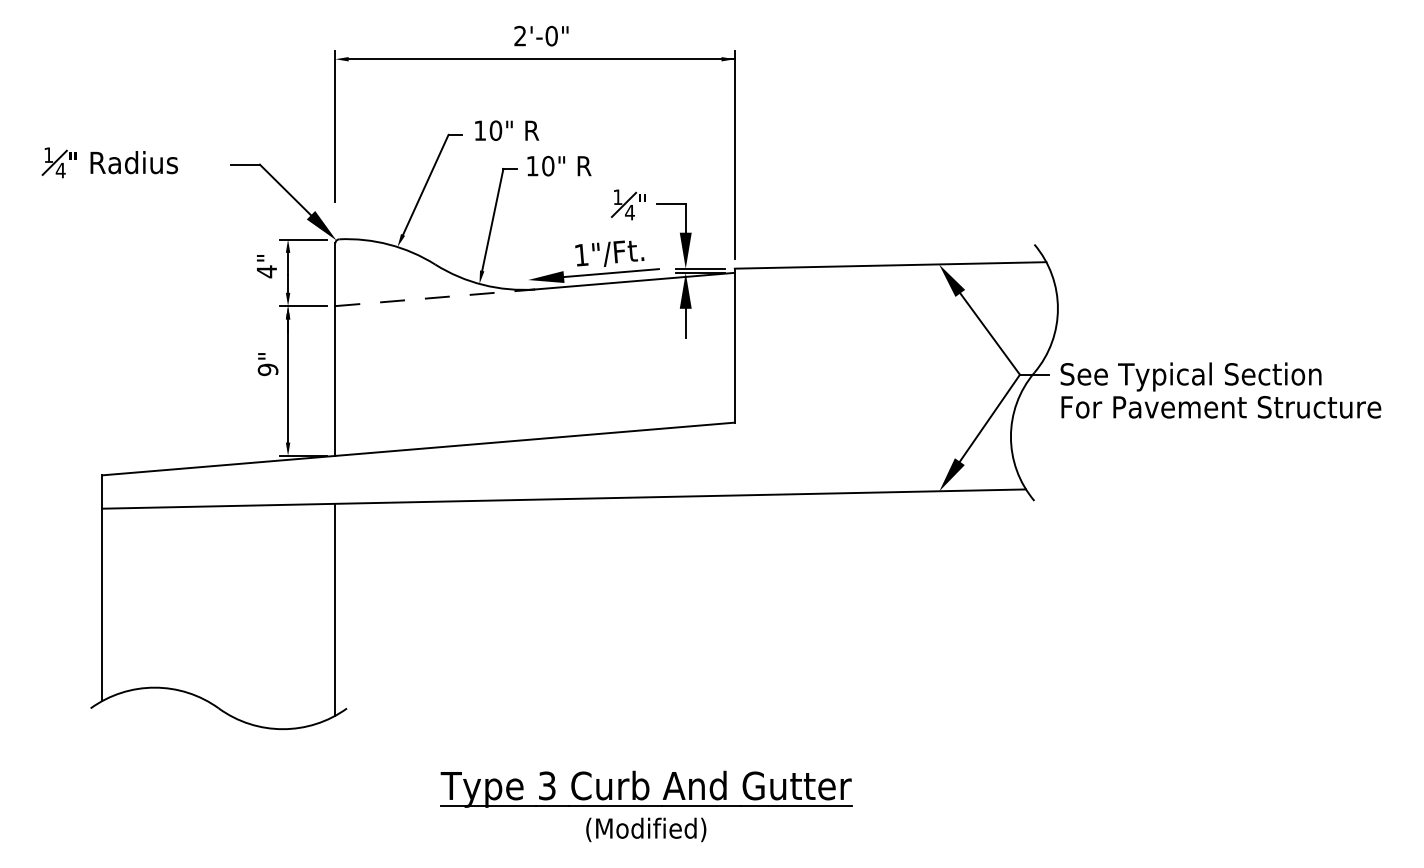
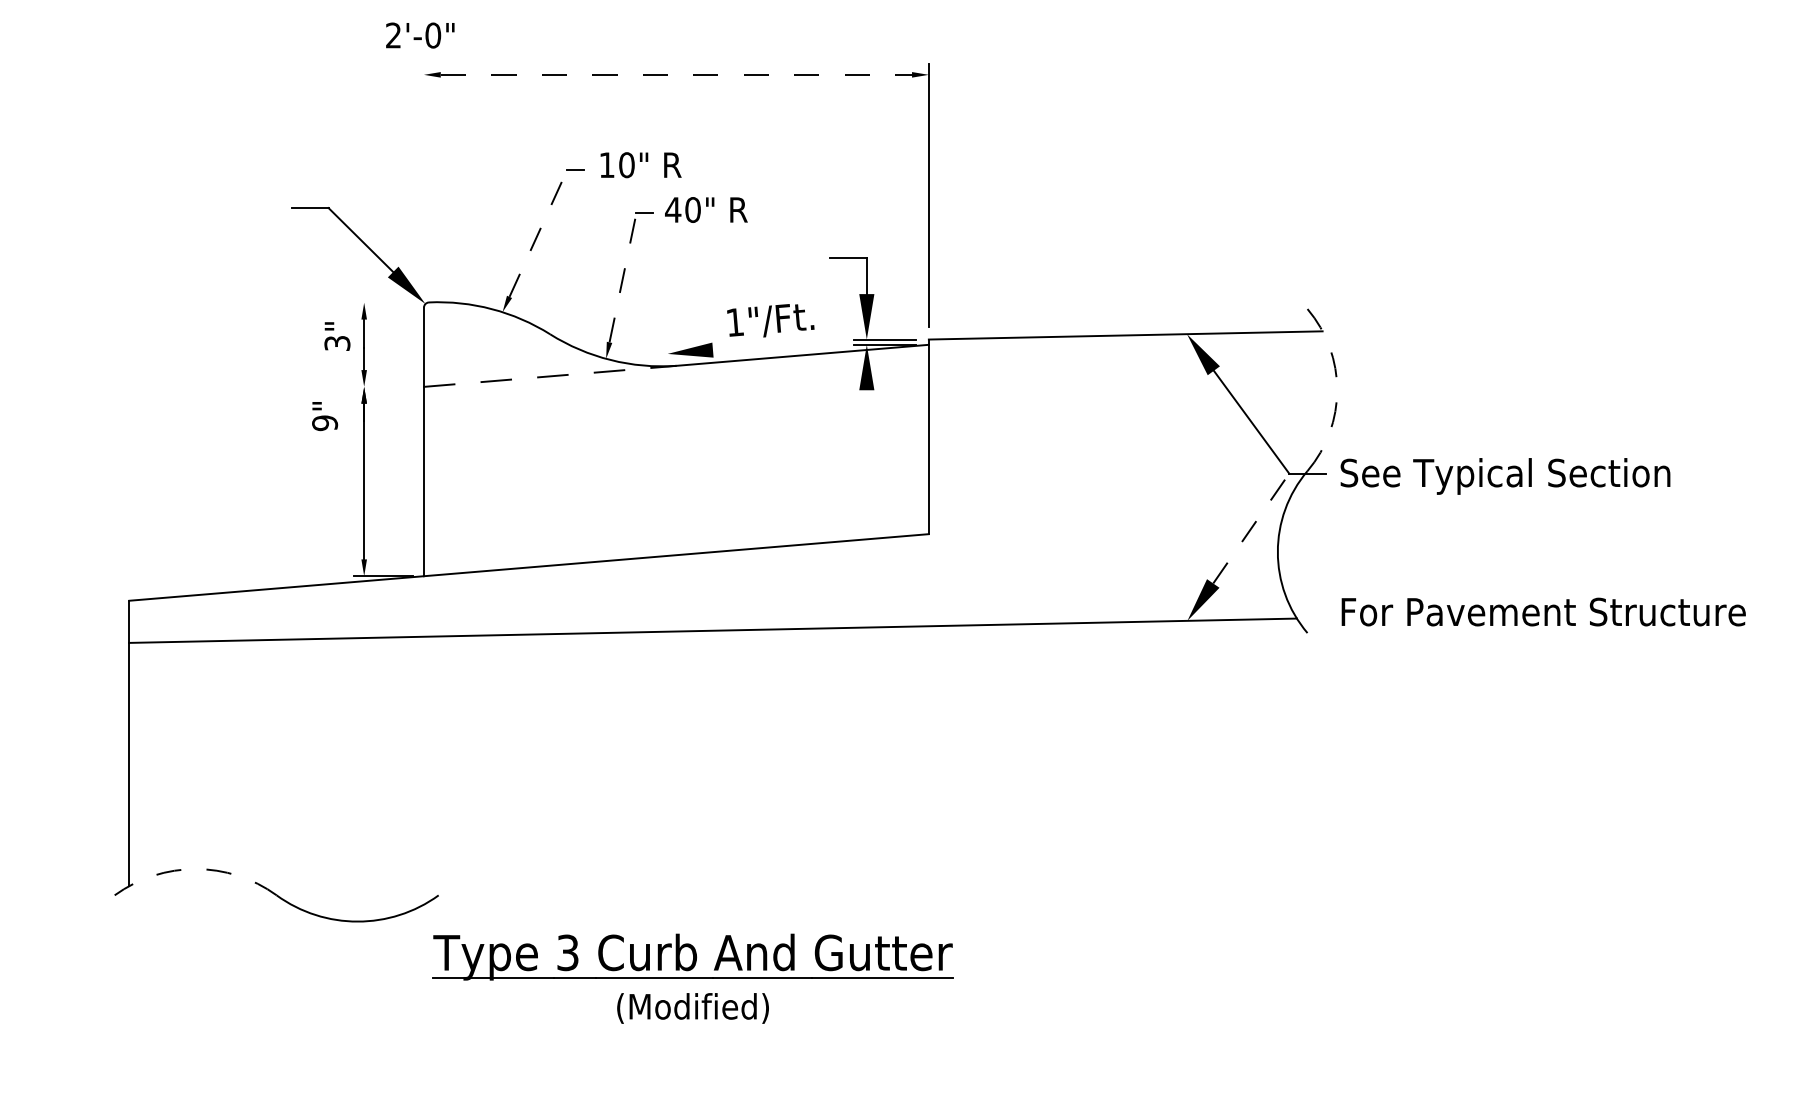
text: (541, 35) -> (420, 34), moved
line: (542, 59) -> (685, 75), solid -> dashed
line: (335, 126) -> (424, 159), removed
part: (109, 162) -> (138, 205), removed
text: (532, 166) -> (673, 210), 10" -> 40"
line: (425, 184) -> (537, 233), solid -> dashed
part: (628, 204) -> (794, 258), removed
line: (492, 219) -> (622, 277), solid -> dashed
line: (303, 239) -> (383, 302), removed
text: (266, 271) -> (336, 343), 4" -> 3"
line: (611, 273) -> (772, 345), removed
line: (303, 306) -> (383, 387), removed
arc: (1057, 308) -> (1336, 389), solid -> dashed
line: (685, 322) -> (866, 407), removed
text: (267, 364) -> (324, 416), moved
text: (1221, 407) -> (1543, 612), moved
line: (989, 418) -> (1250, 528), solid -> dashed
line: (335, 609) -> (424, 770), removed
arc: (154, 687) -> (195, 868), solid -> dashed
part: (646, 806) -> (693, 978), moved

